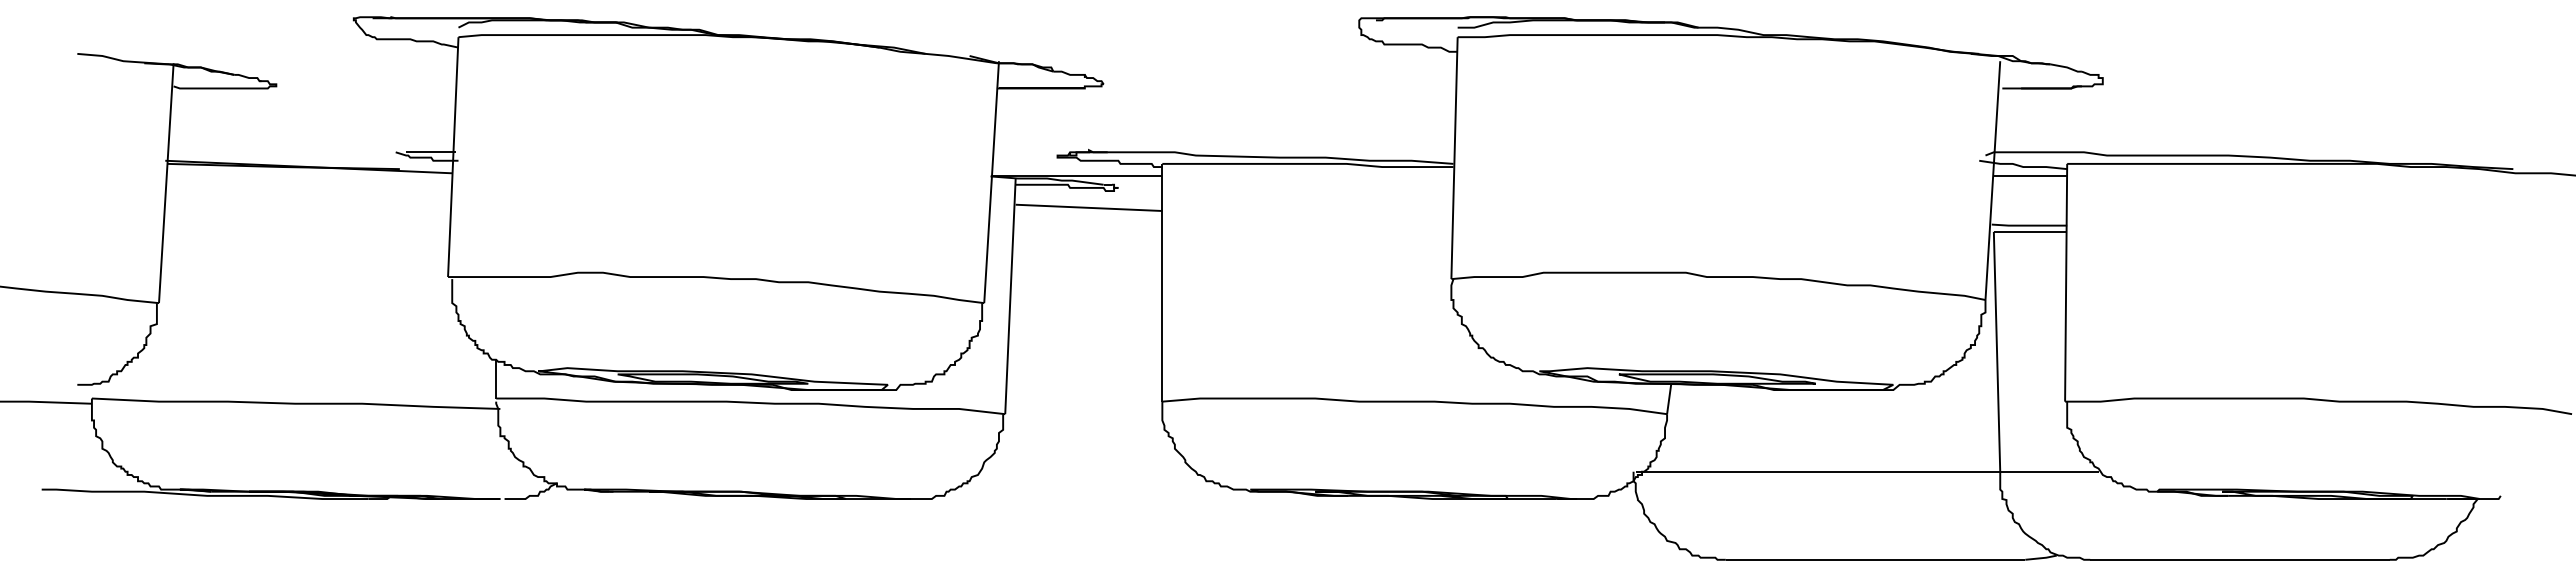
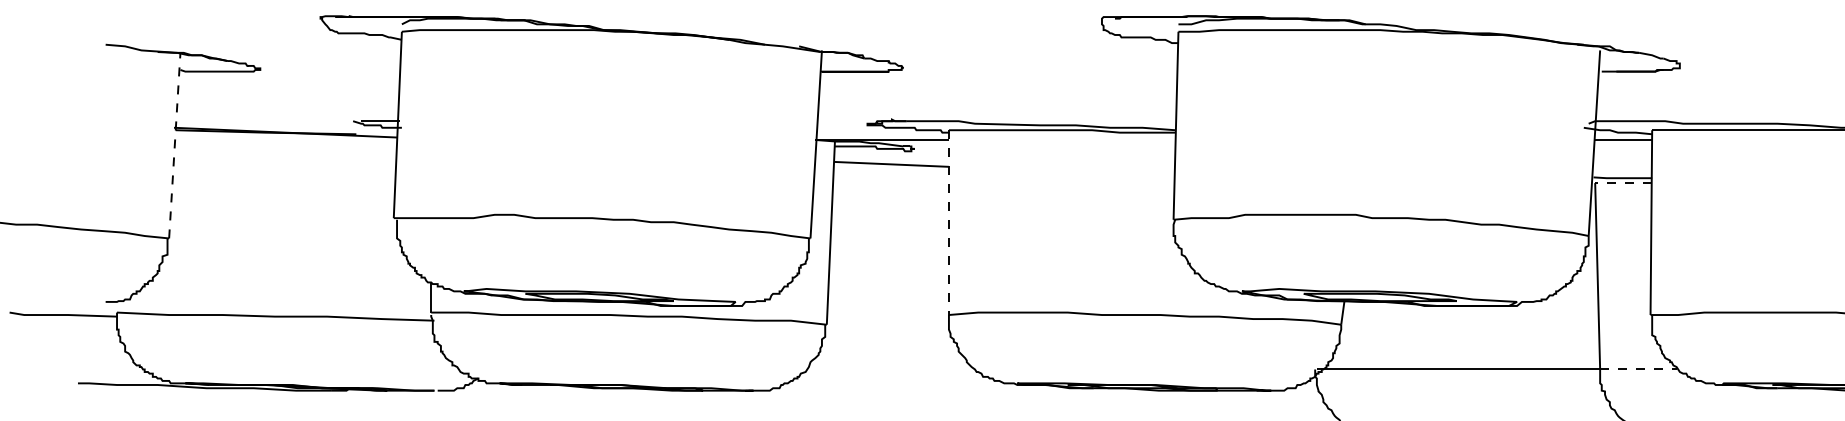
line: (166, 182) -> (174, 144), solid -> dashed
line: (2030, 231) -> (1623, 182), solid -> dashed
line: (1162, 282) -> (949, 222), solid -> dashed
line: (2049, 471) -> (1638, 369), solid -> dashed

